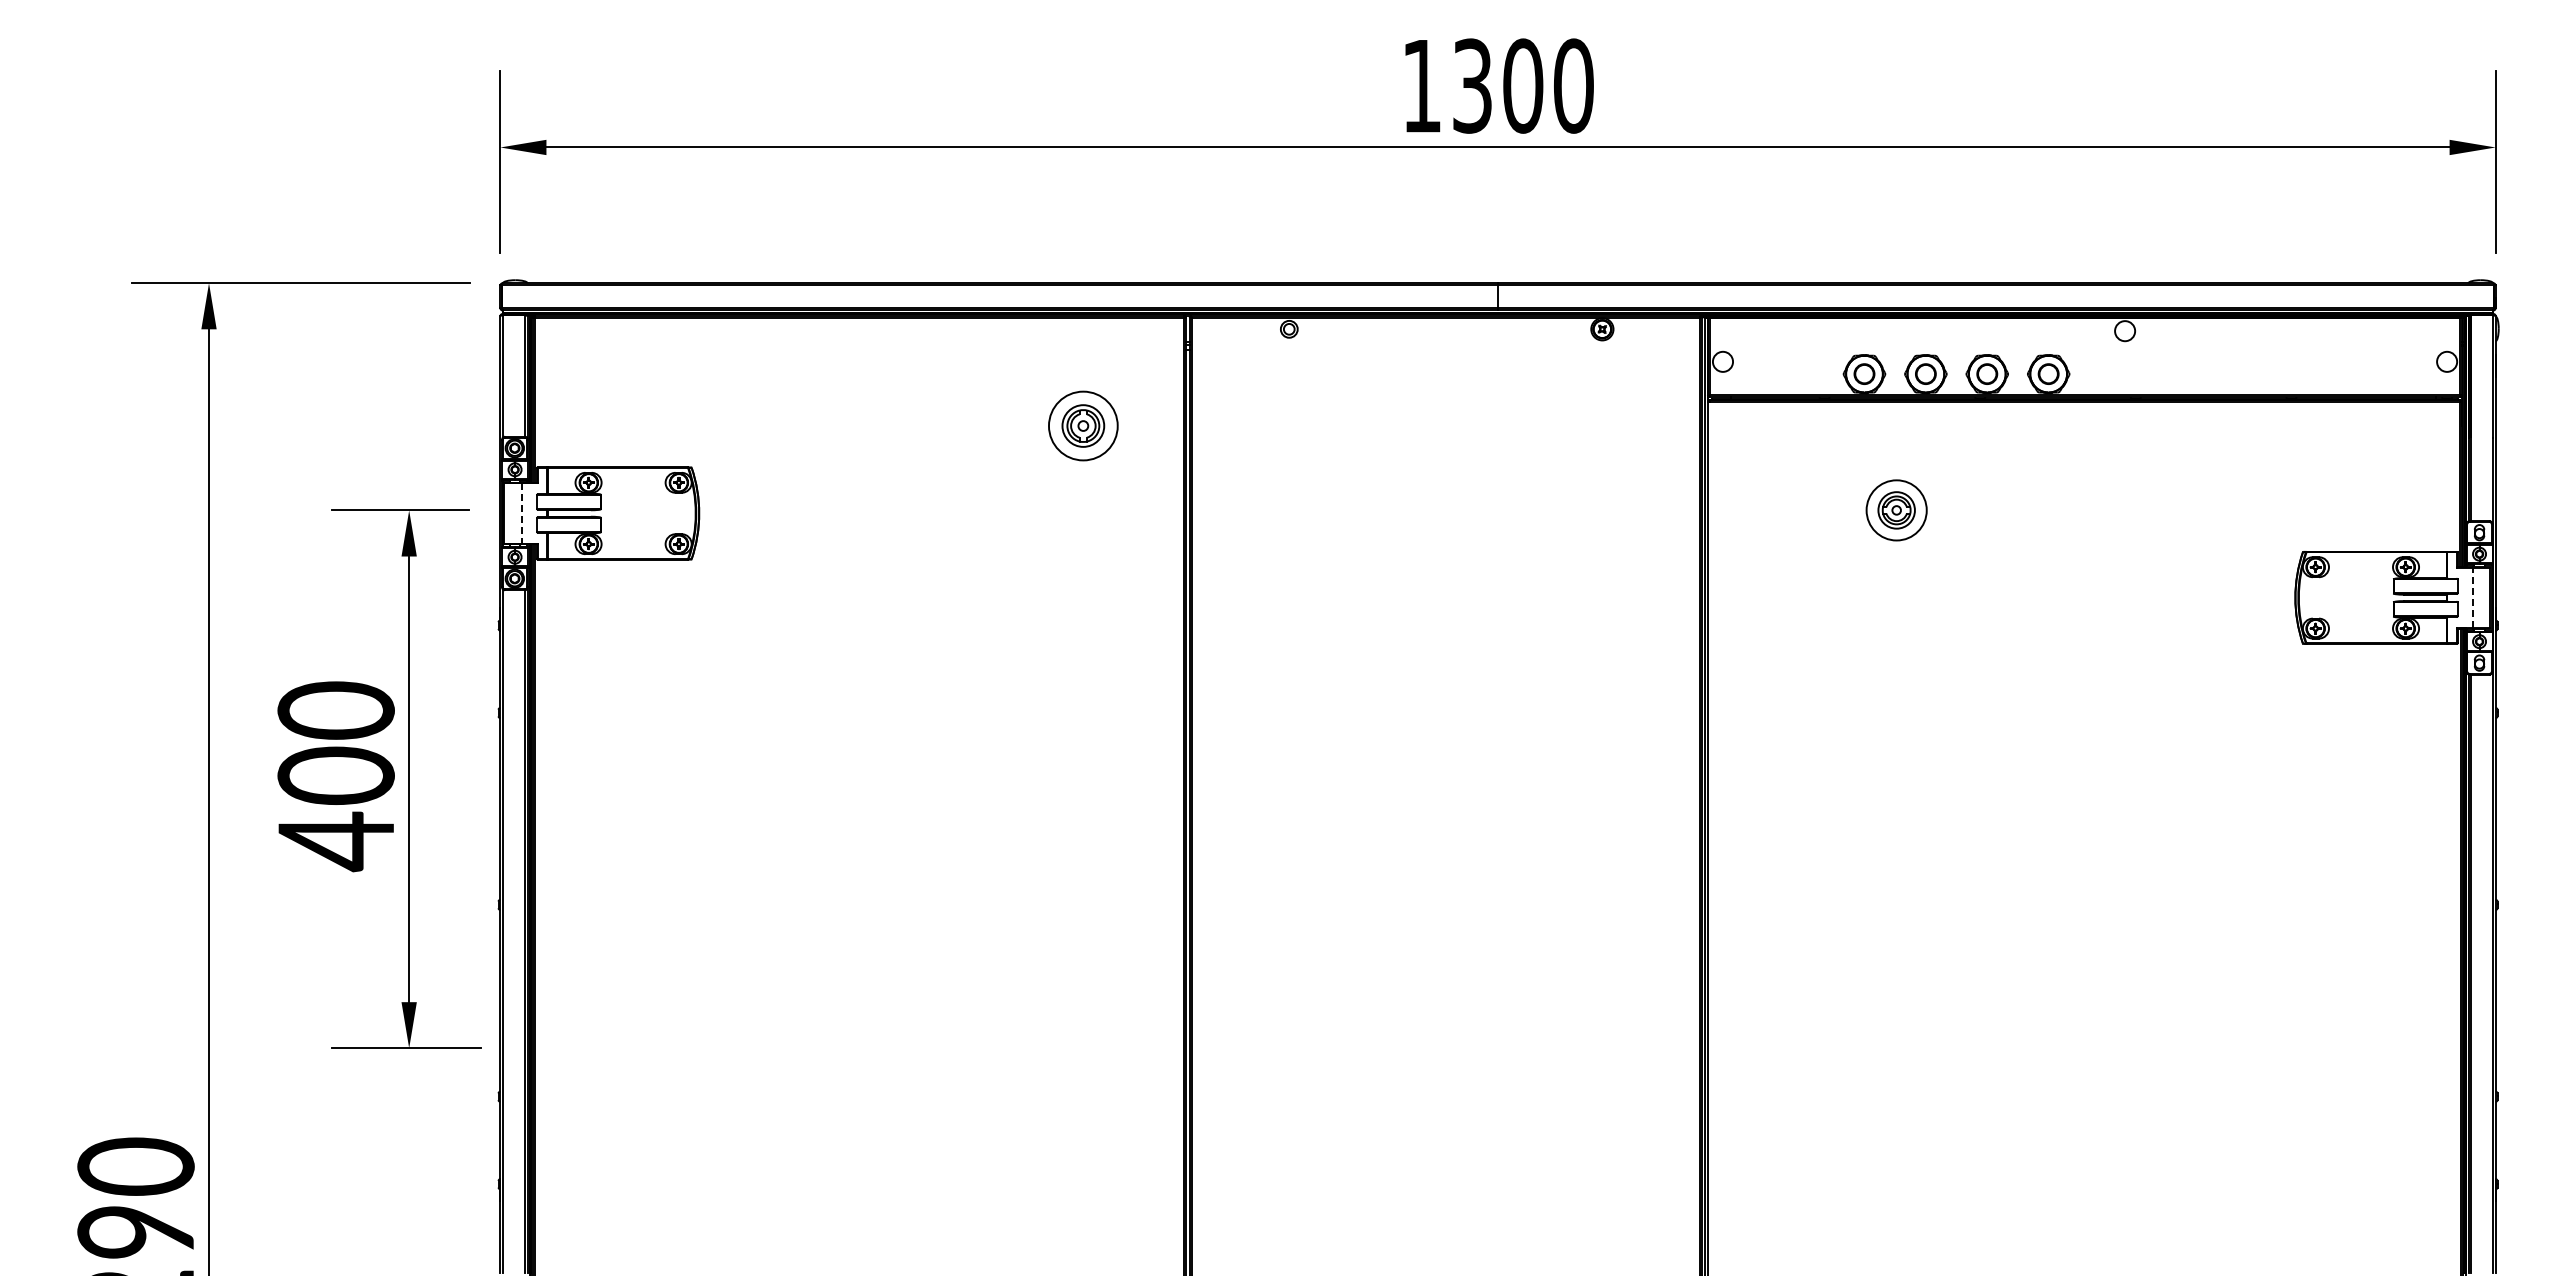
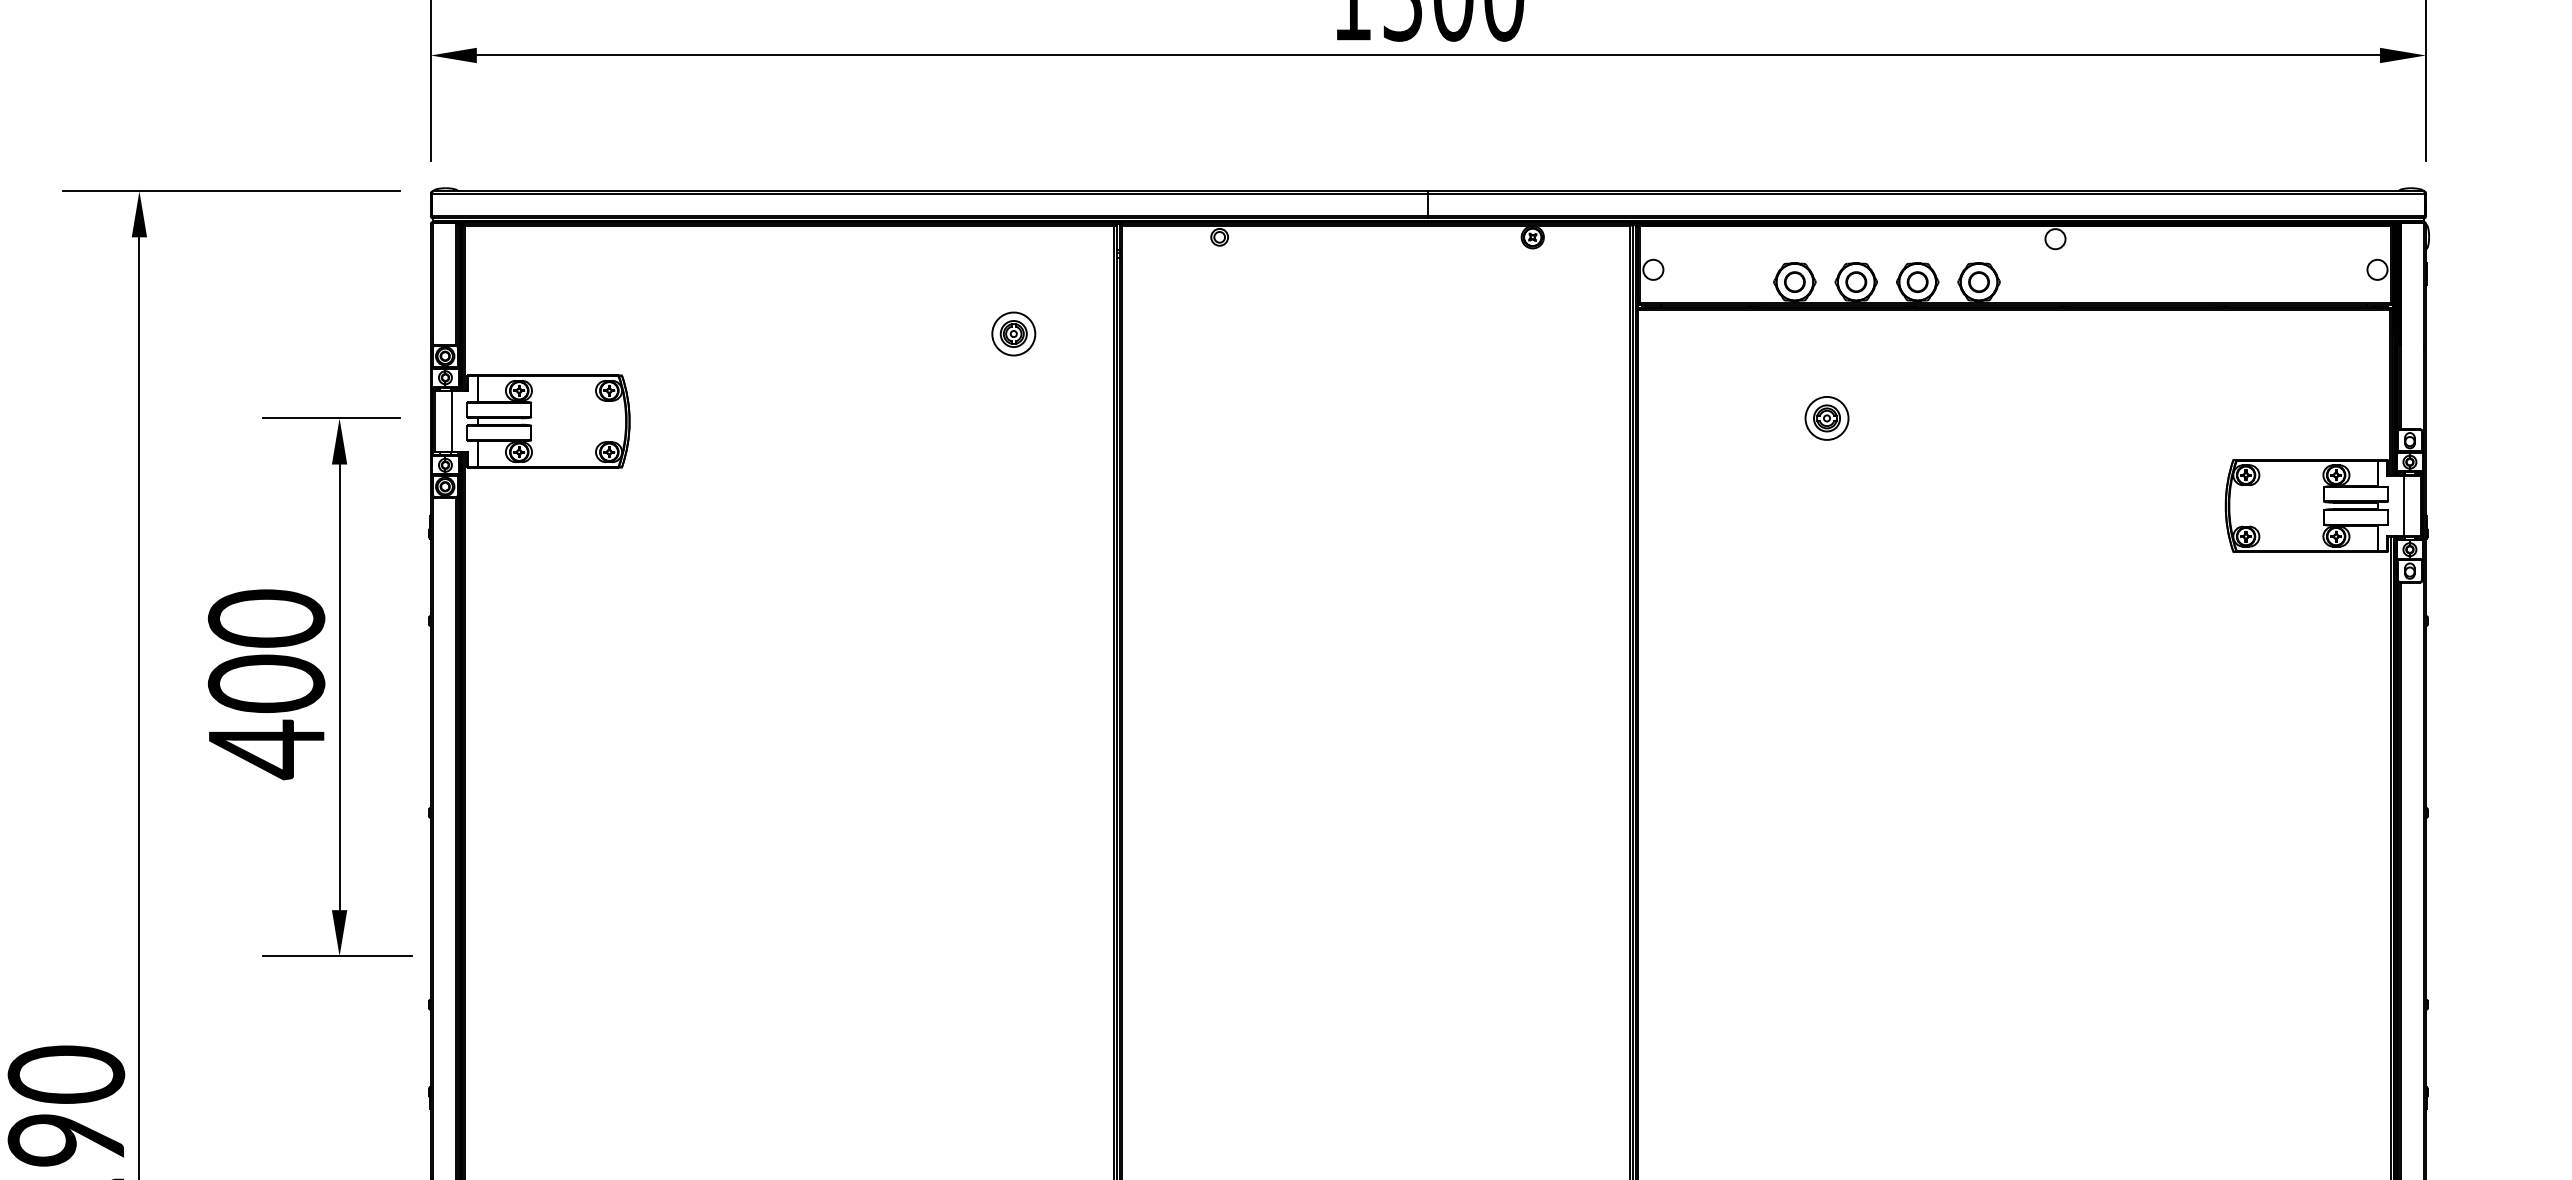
part: (1083, 425) -> (1013, 333), size x0.62
part: (1896, 510) -> (1826, 418), size x0.71
line: (521, 514) -> (451, 422), dashed -> solid
line: (2473, 597) -> (2403, 505), dashed -> solid

